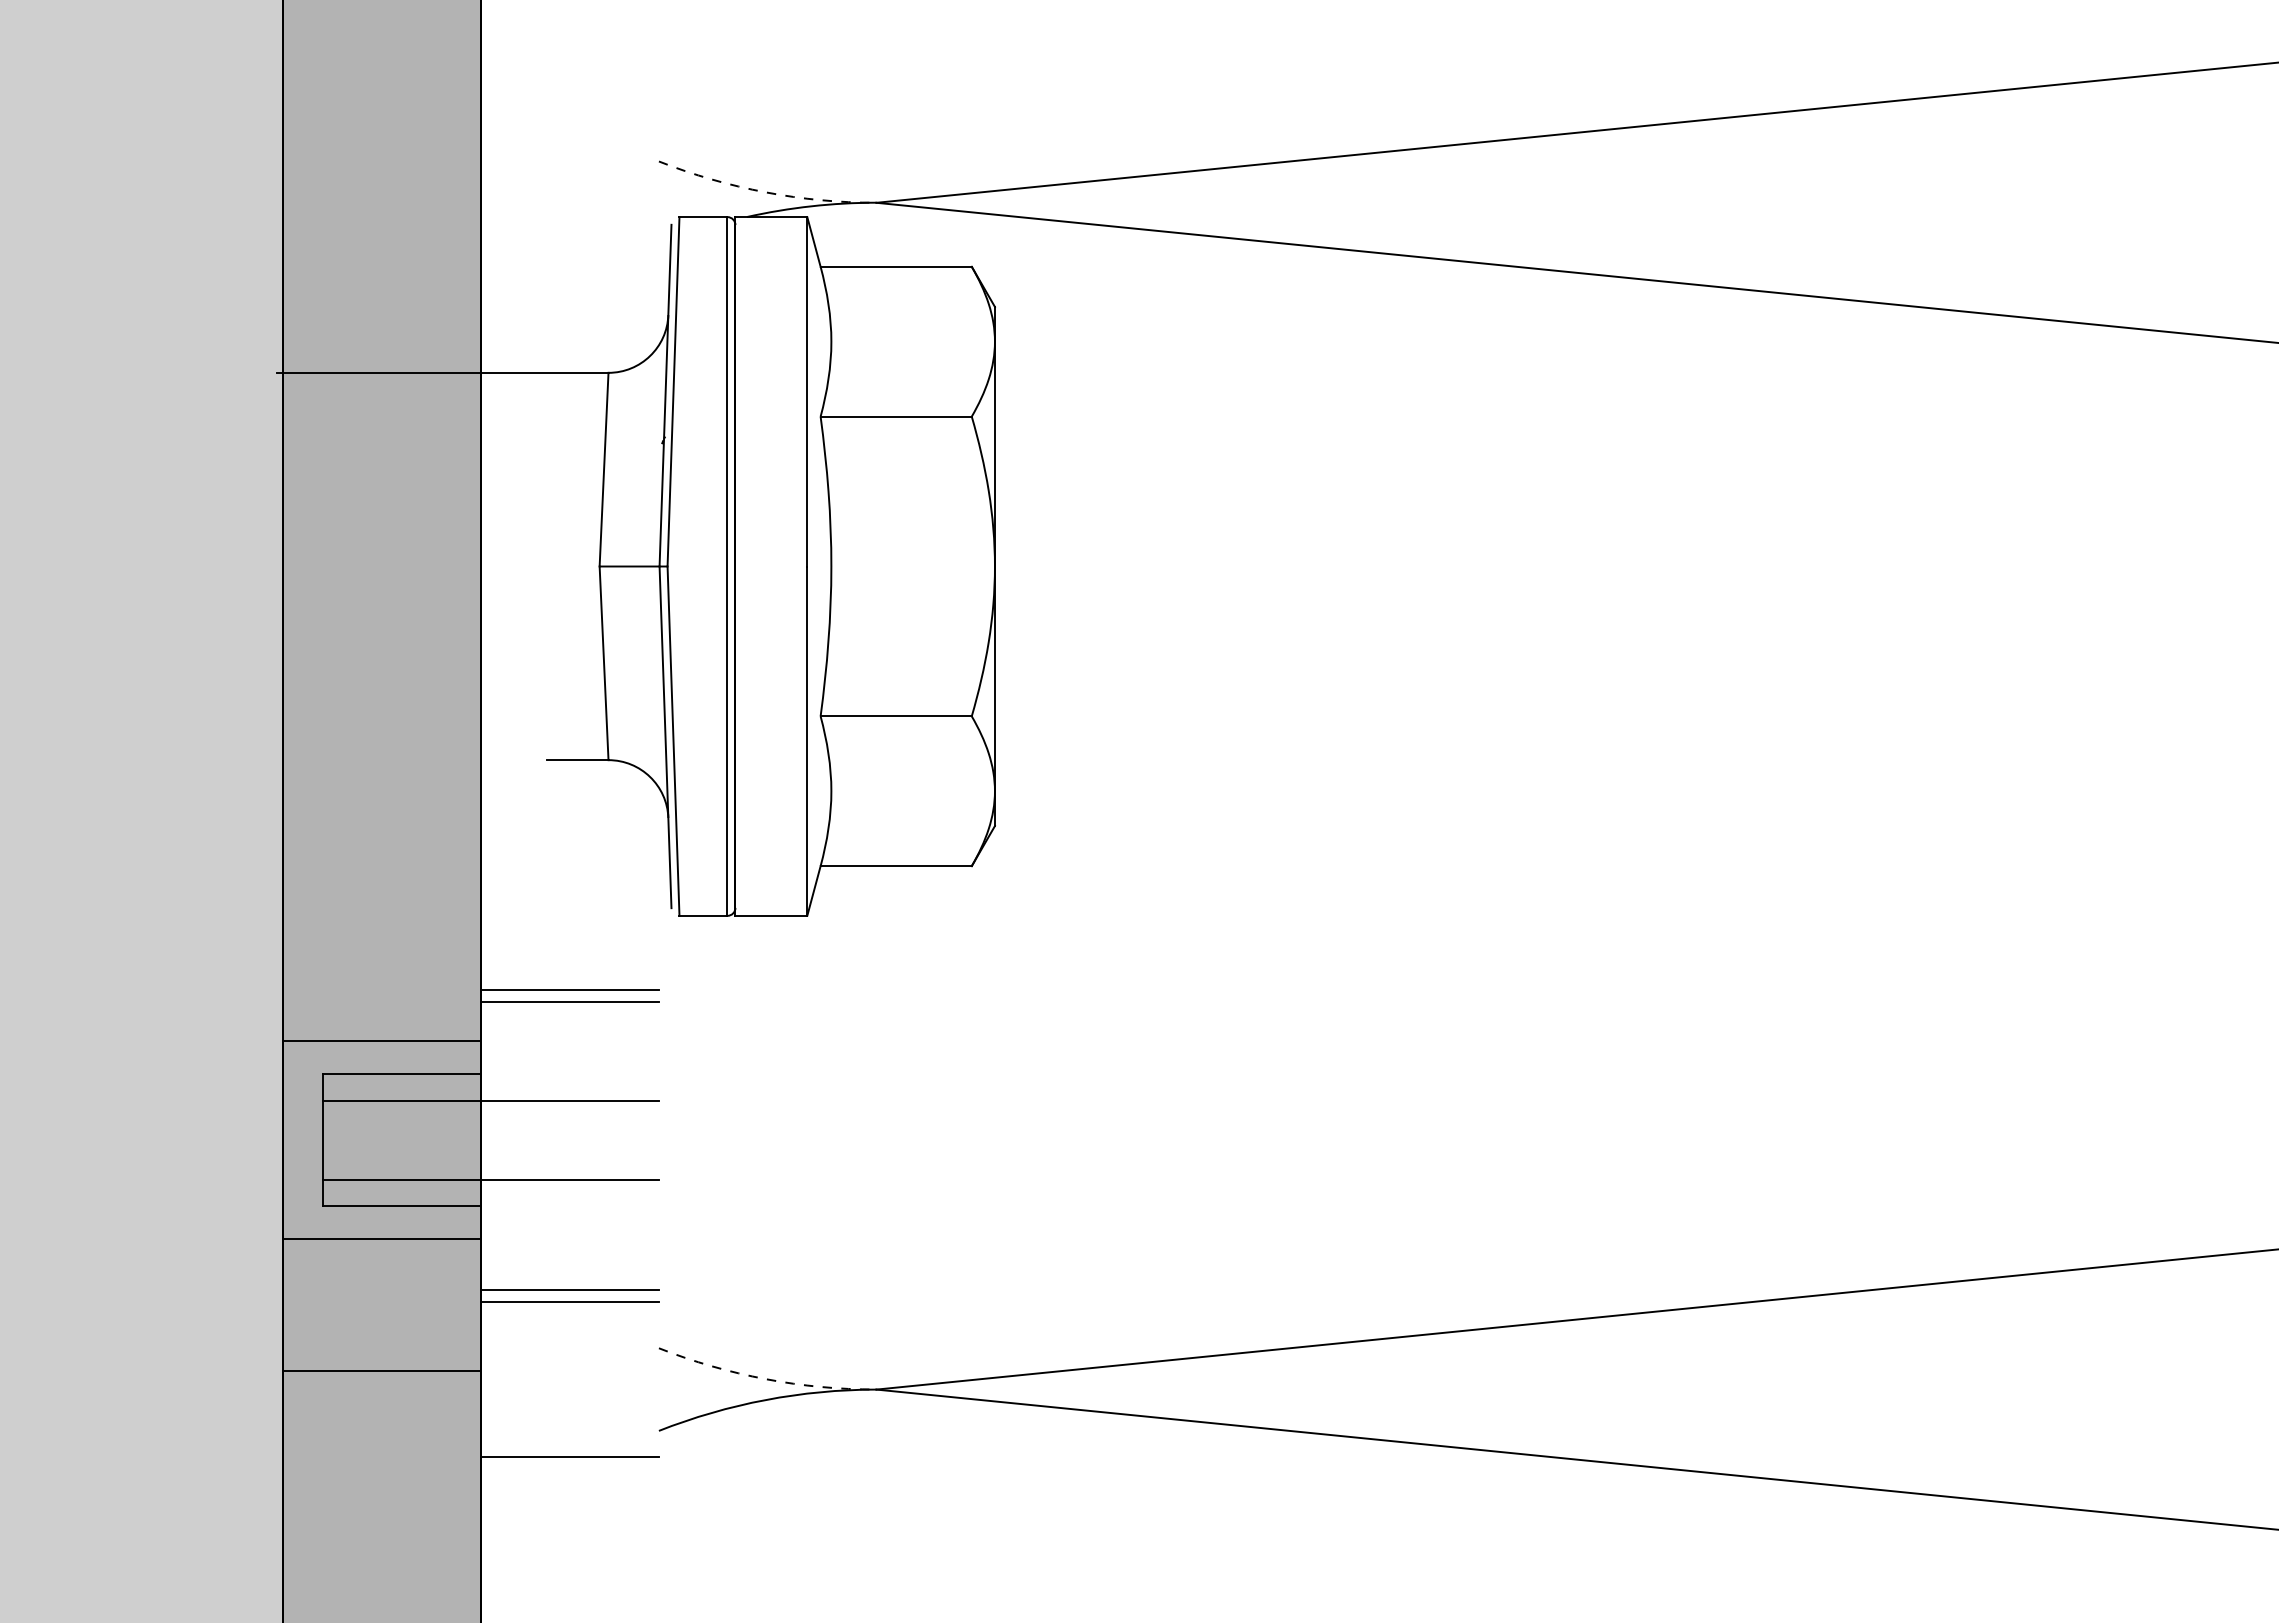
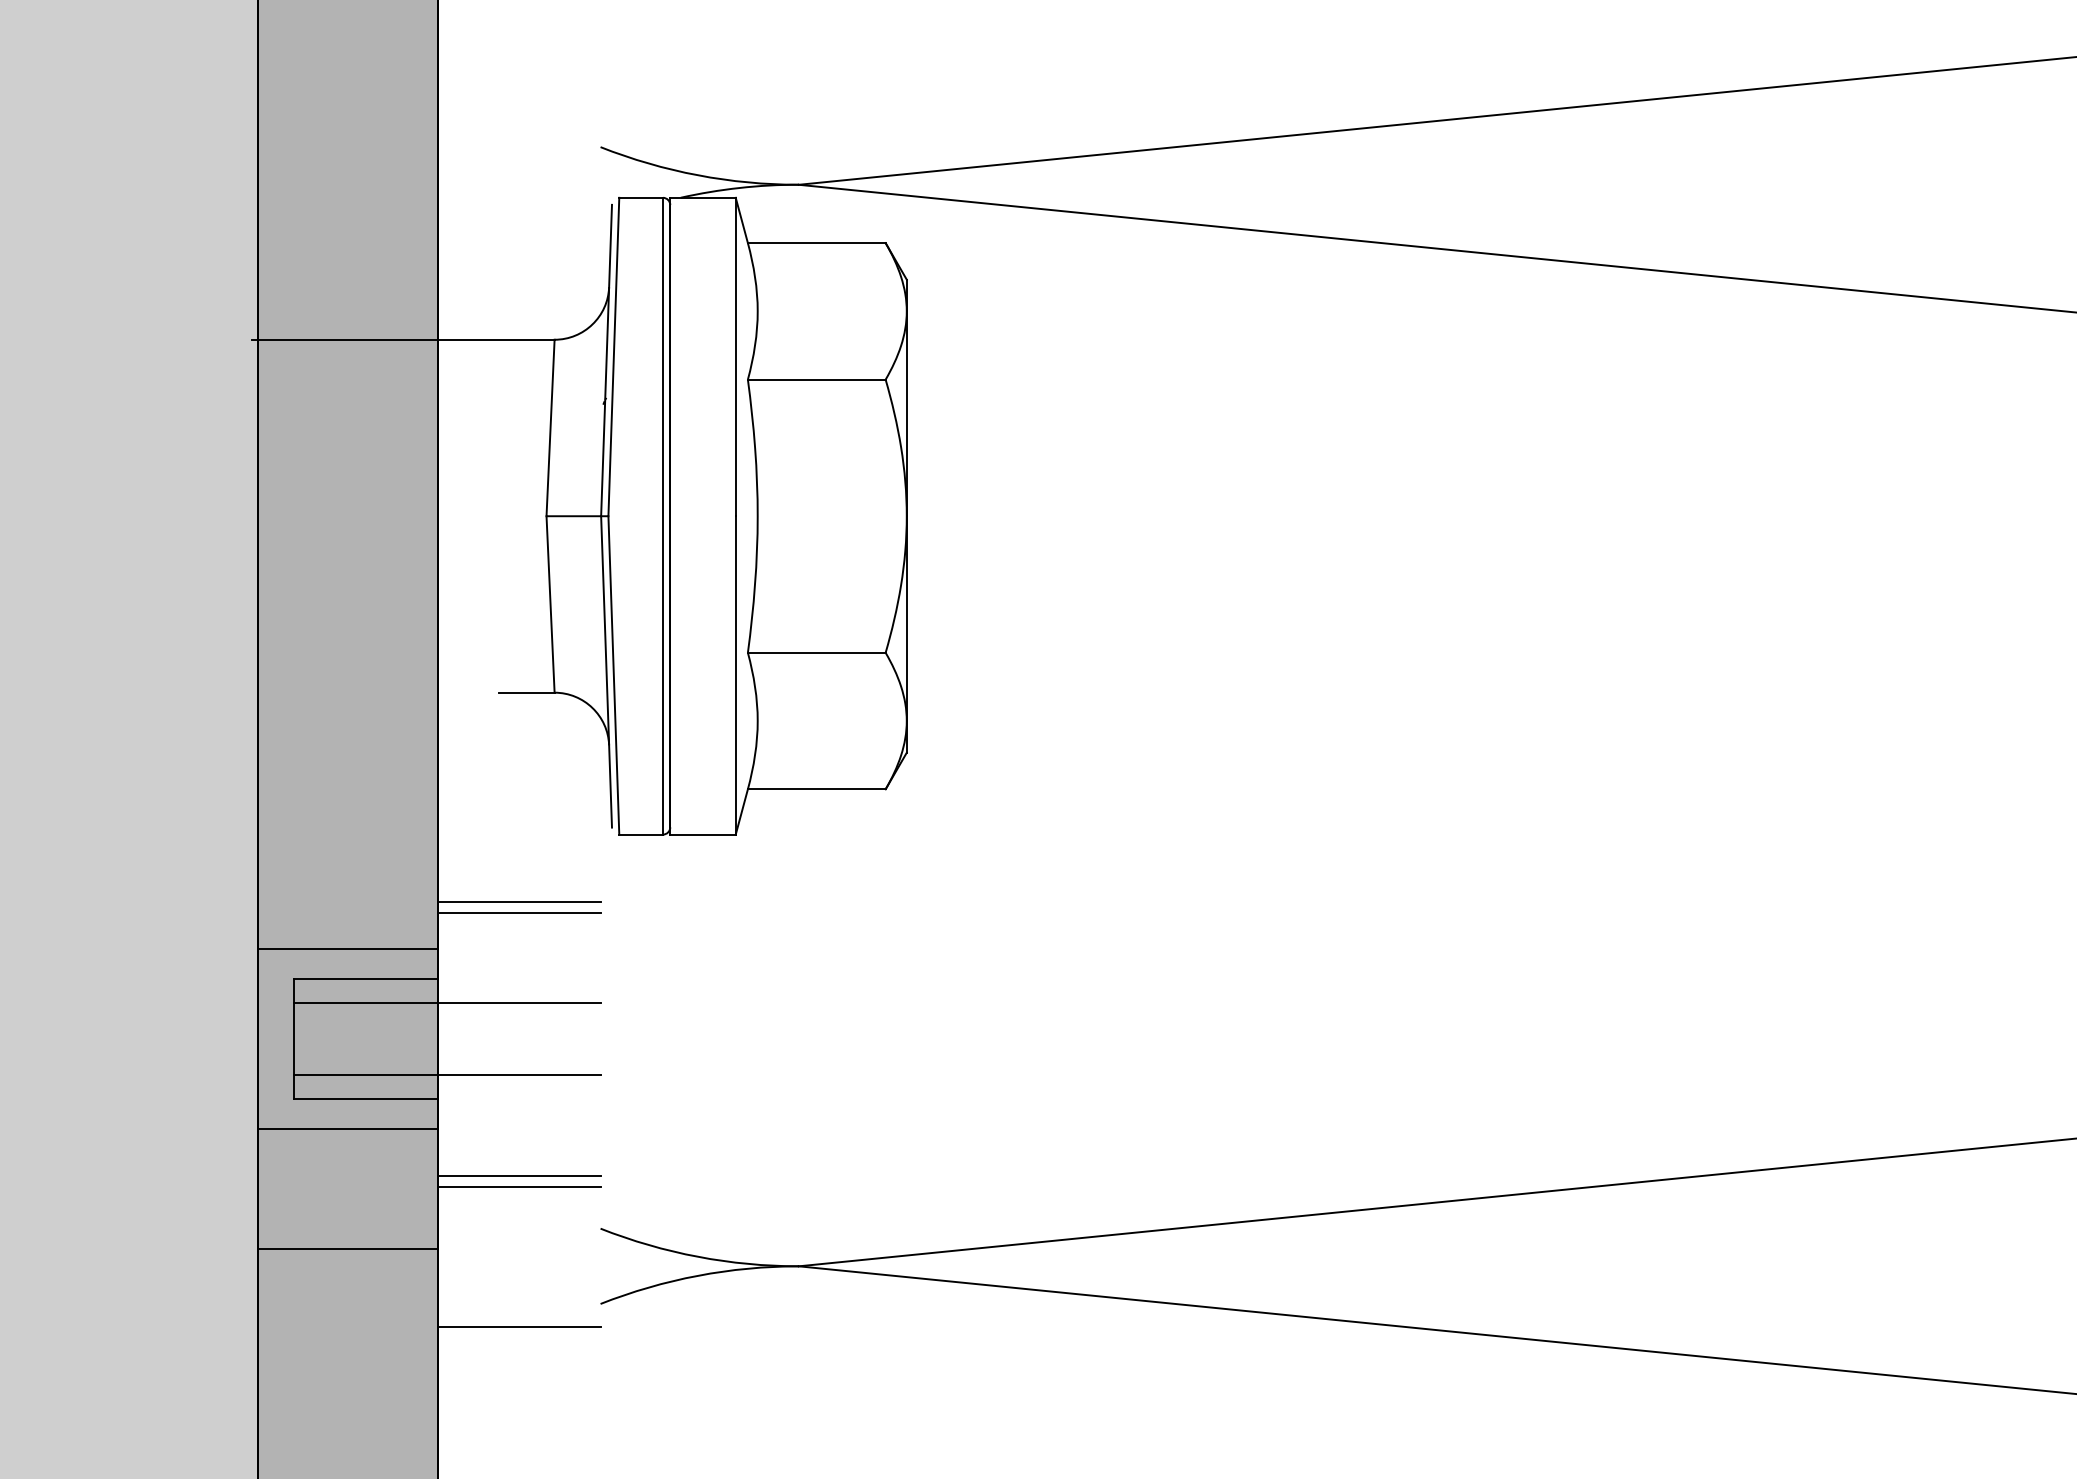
arc: (765, 192) -> (697, 175), dashed -> solid
arc: (765, 1379) -> (697, 1257), dashed -> solid

